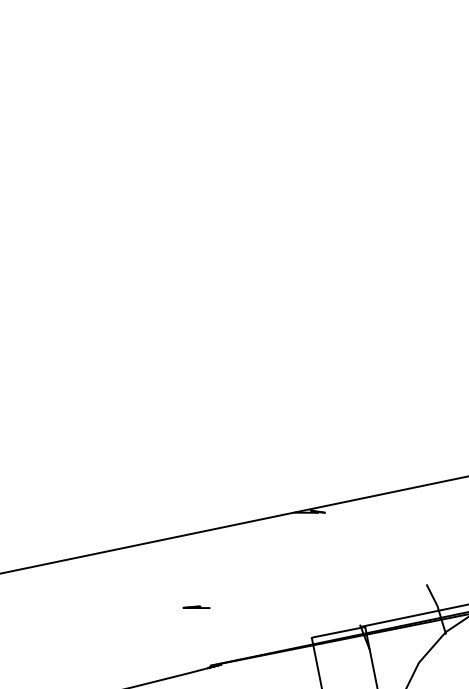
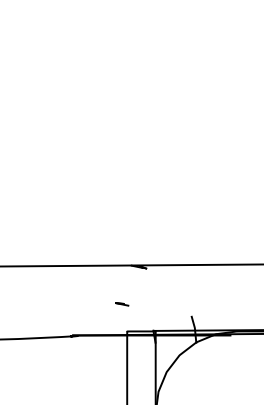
part: (197, 608) -> (122, 304), moved

